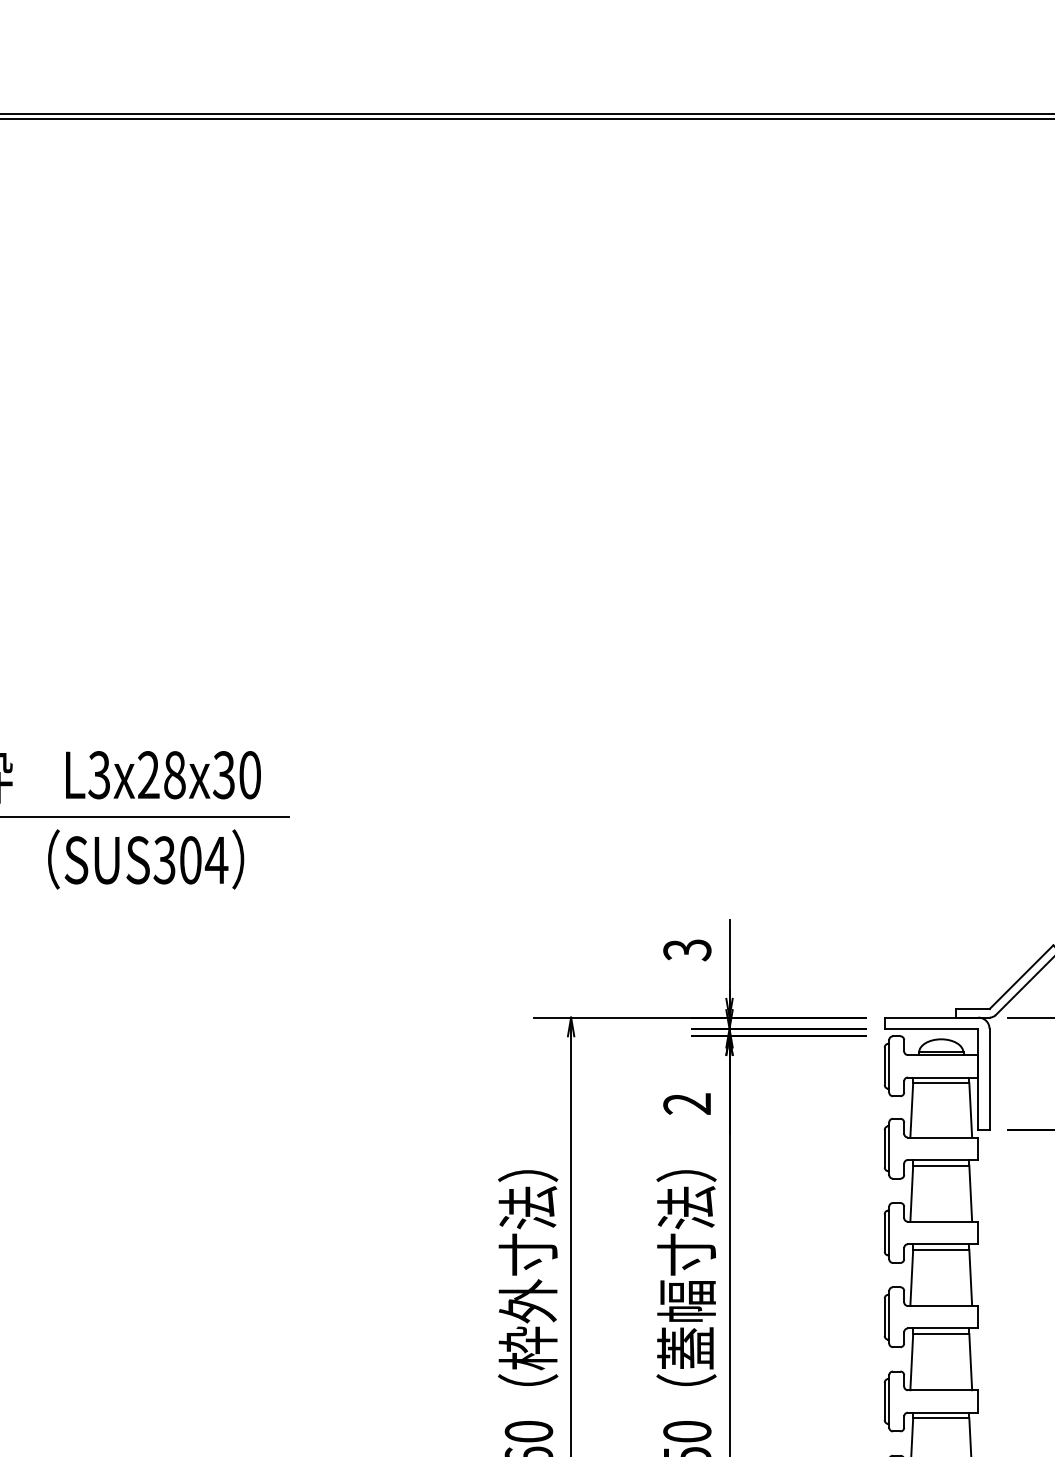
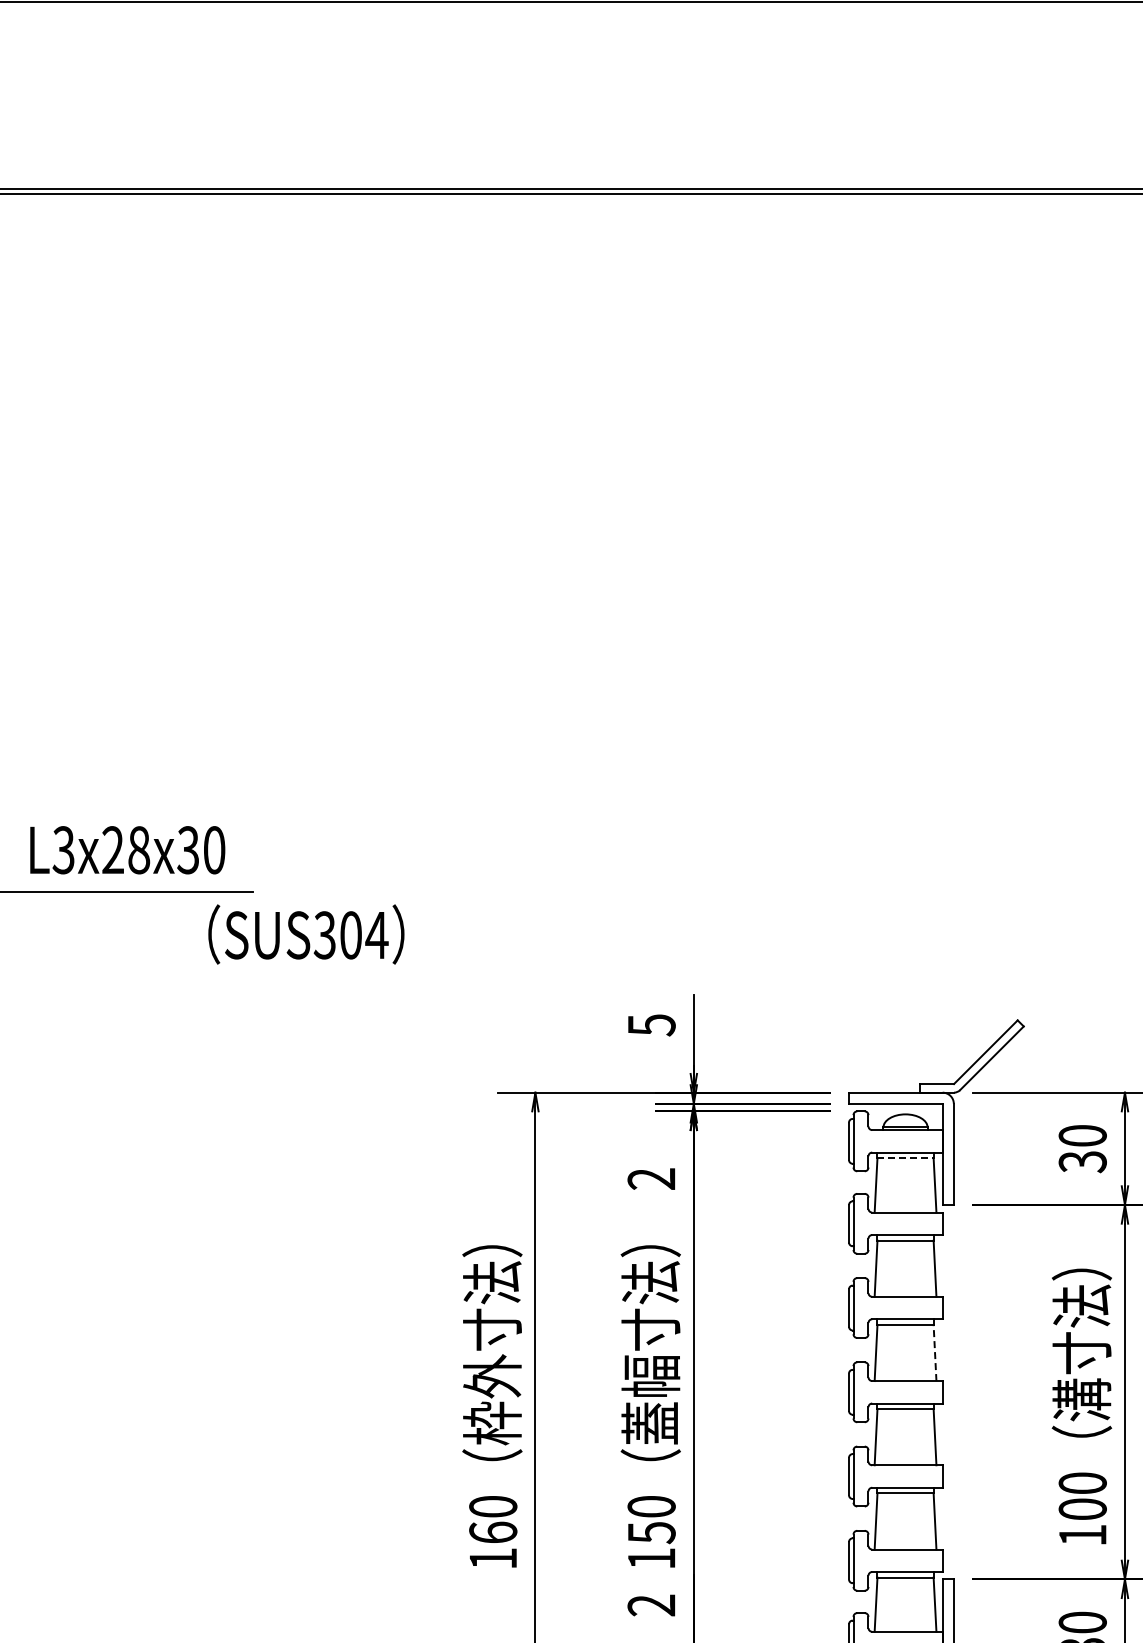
text: (146, 859) -> (306, 934), moved
text: (687, 950) -> (651, 1025), 3 -> 5
line: (942, 1083) -> (906, 1158), solid -> dashed
line: (971, 1277) -> (935, 1352), solid -> dashed

